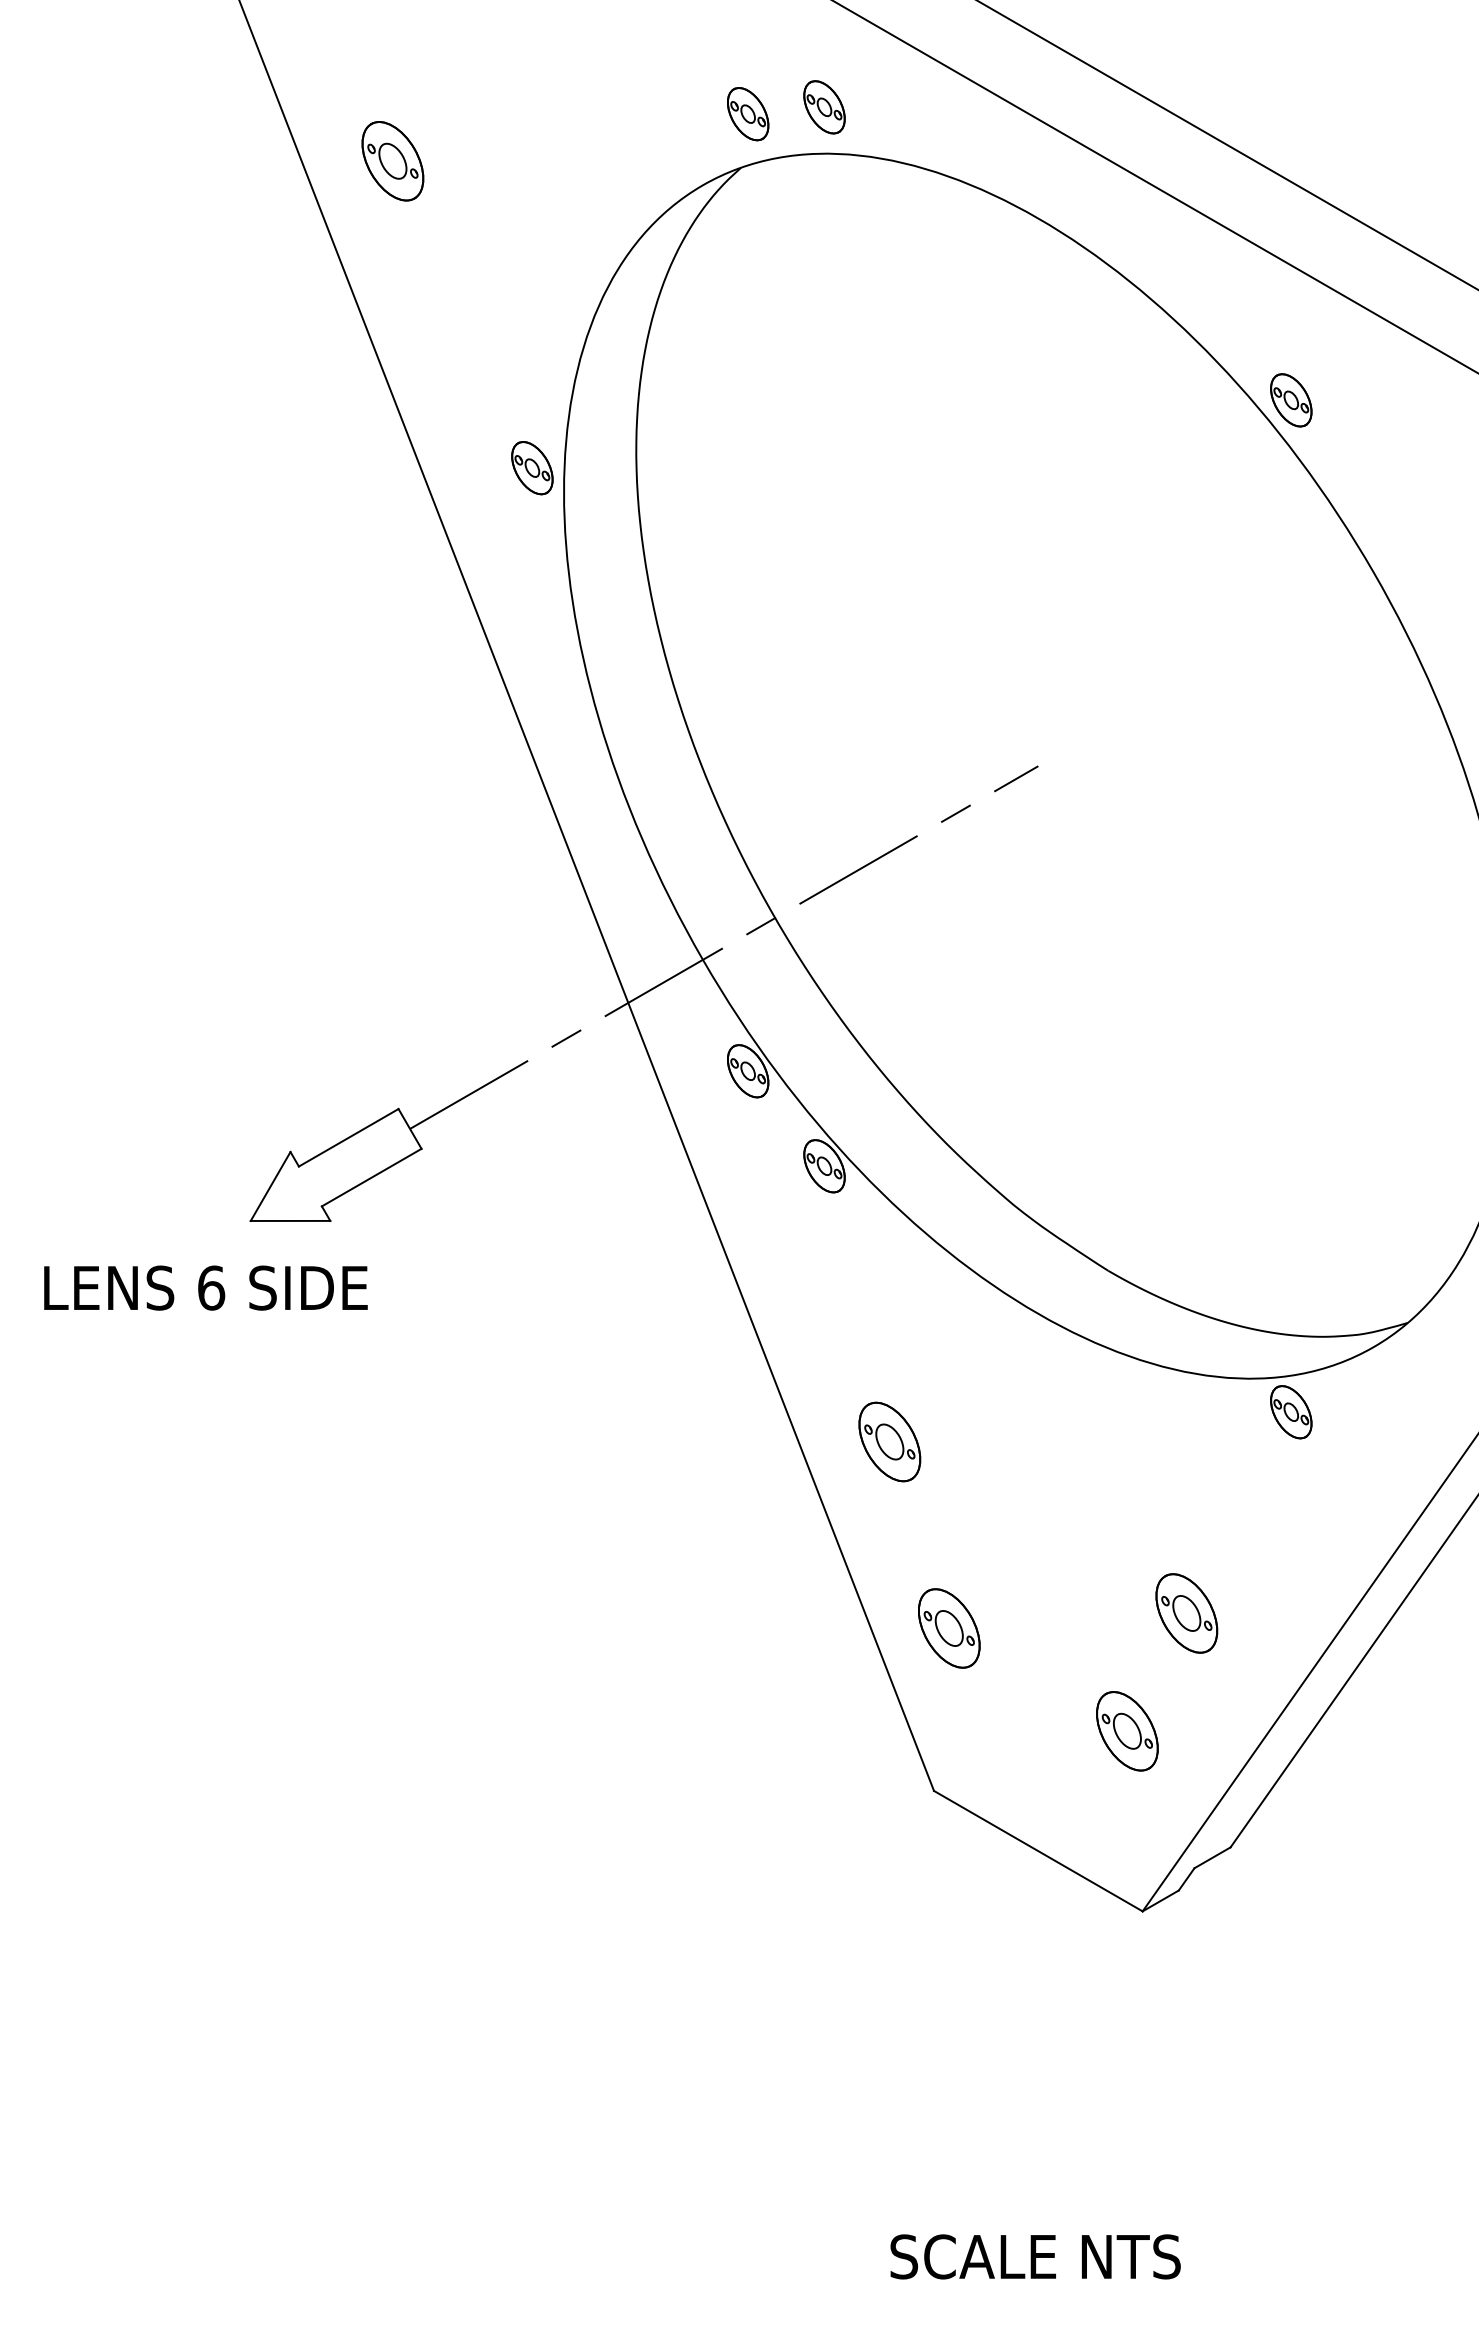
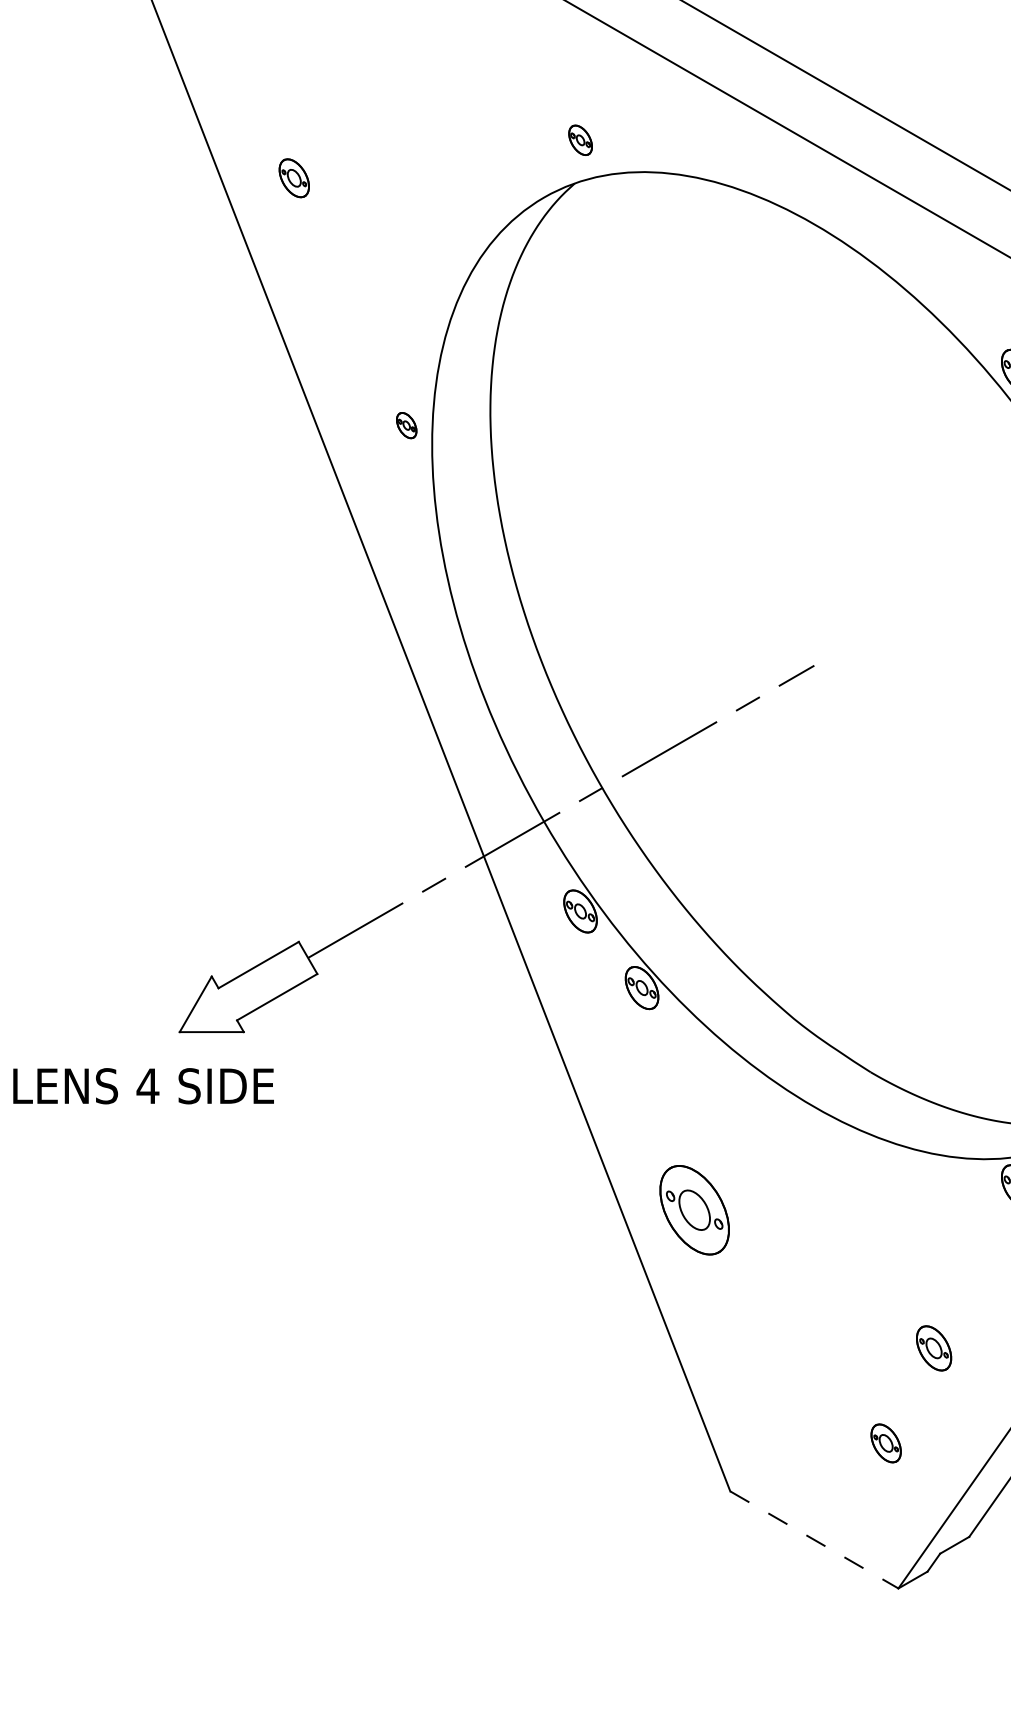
part: (824, 107) -> (642, 134), removed
part: (748, 114) -> (580, 140), size x0.7
part: (392, 161) -> (293, 178), size x0.6
part: (532, 468) -> (406, 425), size x0.6
text: (211, 1287) -> (148, 1085), 6 -> 4
part: (889, 1441) -> (694, 1209), size x1.4
part: (1186, 1613) -> (933, 1348), size x0.7
part: (949, 1628) -> (742, 1360), removed
part: (1127, 1731) -> (886, 1443), size x0.6
line: (1038, 1851) -> (814, 1540), solid -> dashed

